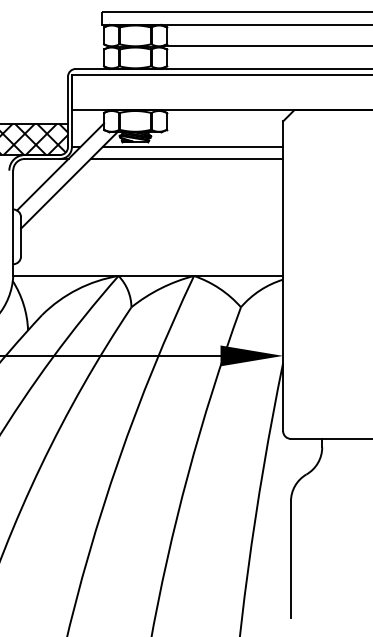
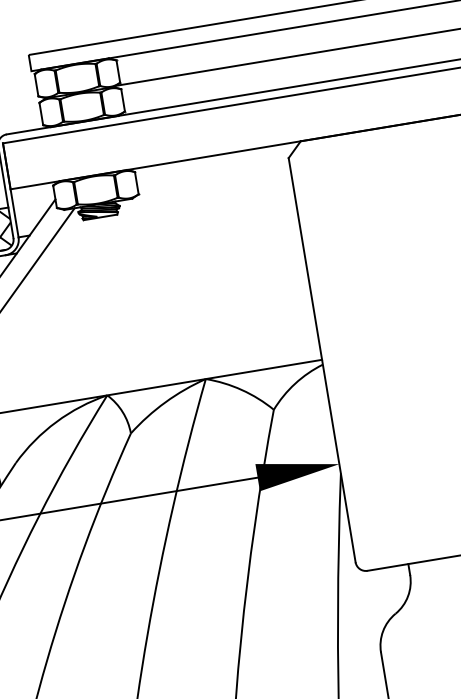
line: (192, 147) -> (176, 211), removed
line: (186, 158) -> (170, 227), removed

